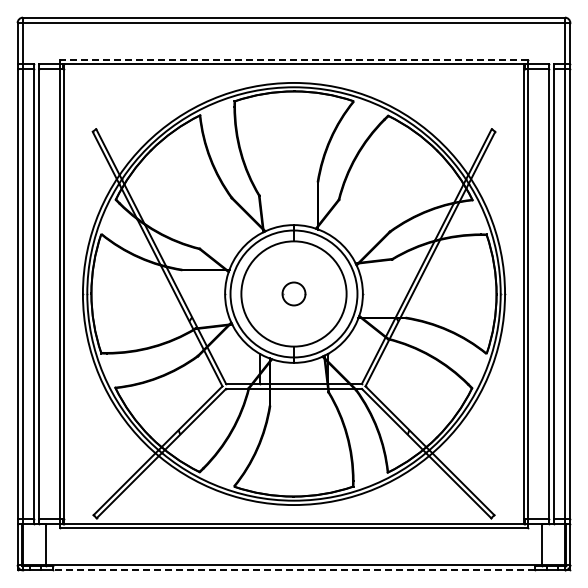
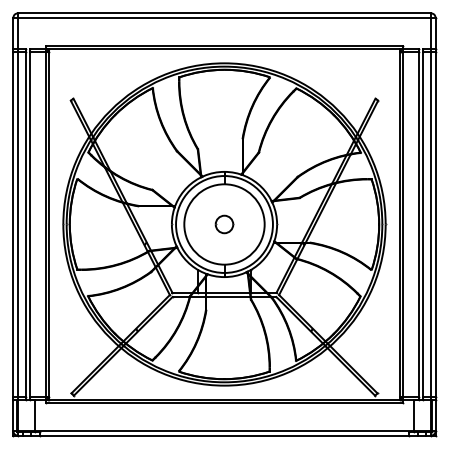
line: (293, 59) -> (224, 45), dashed -> solid
line: (293, 570) -> (224, 435), dashed -> solid

